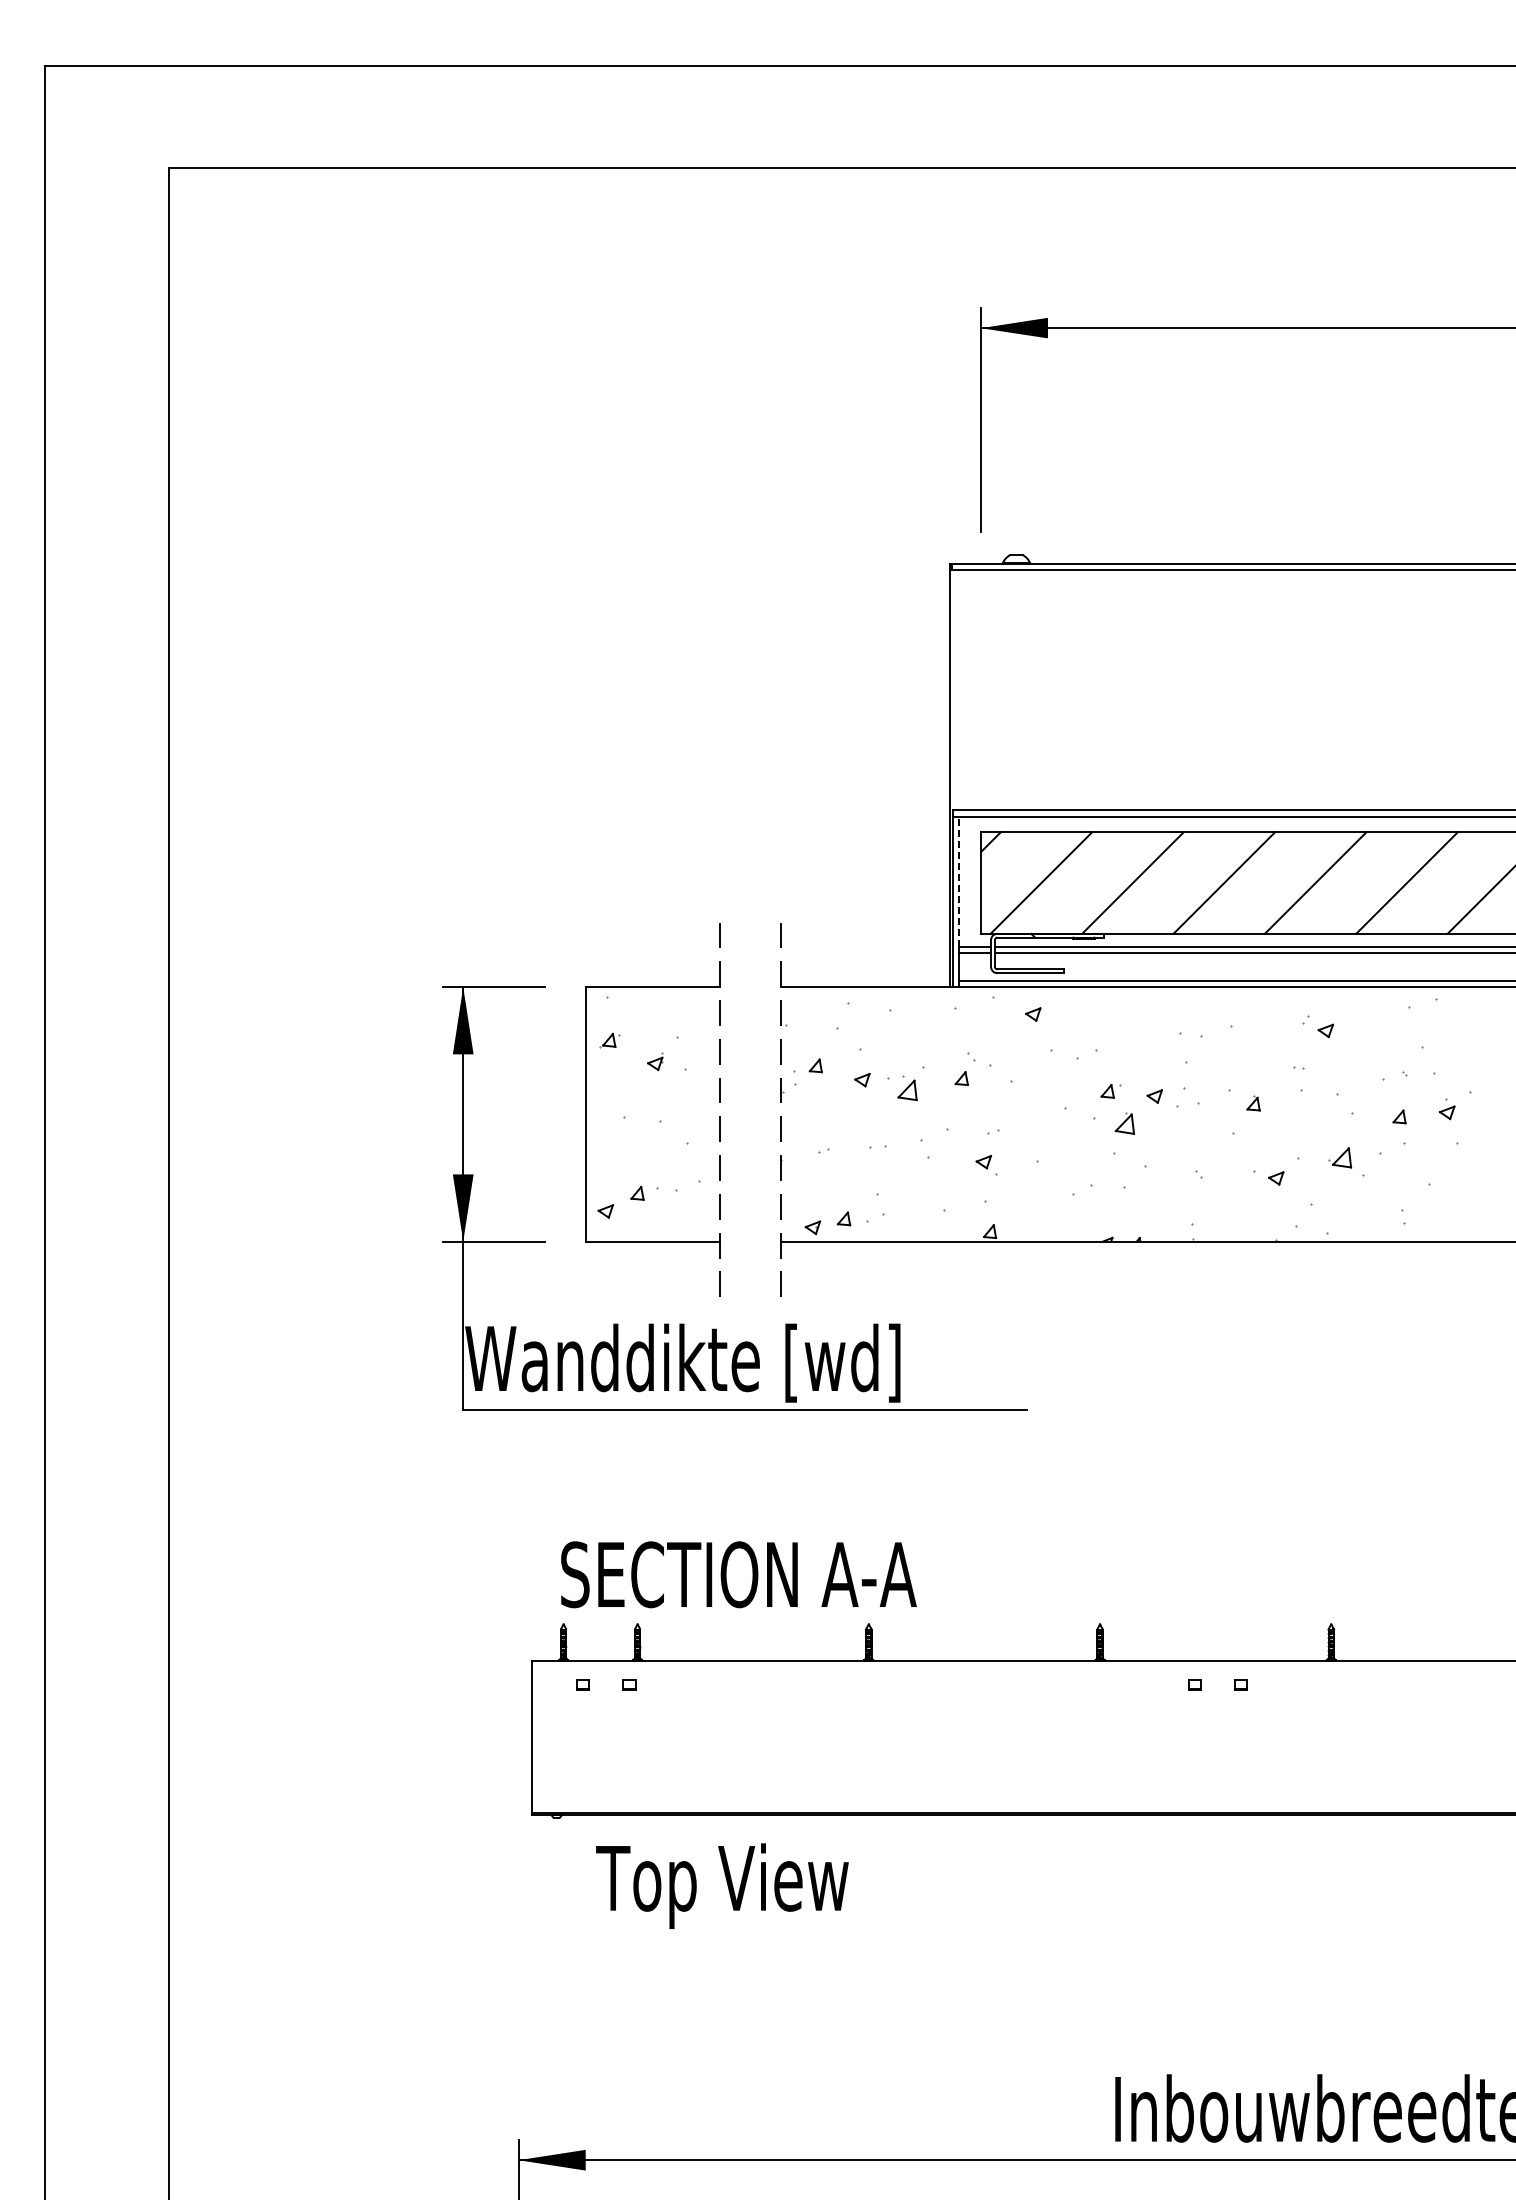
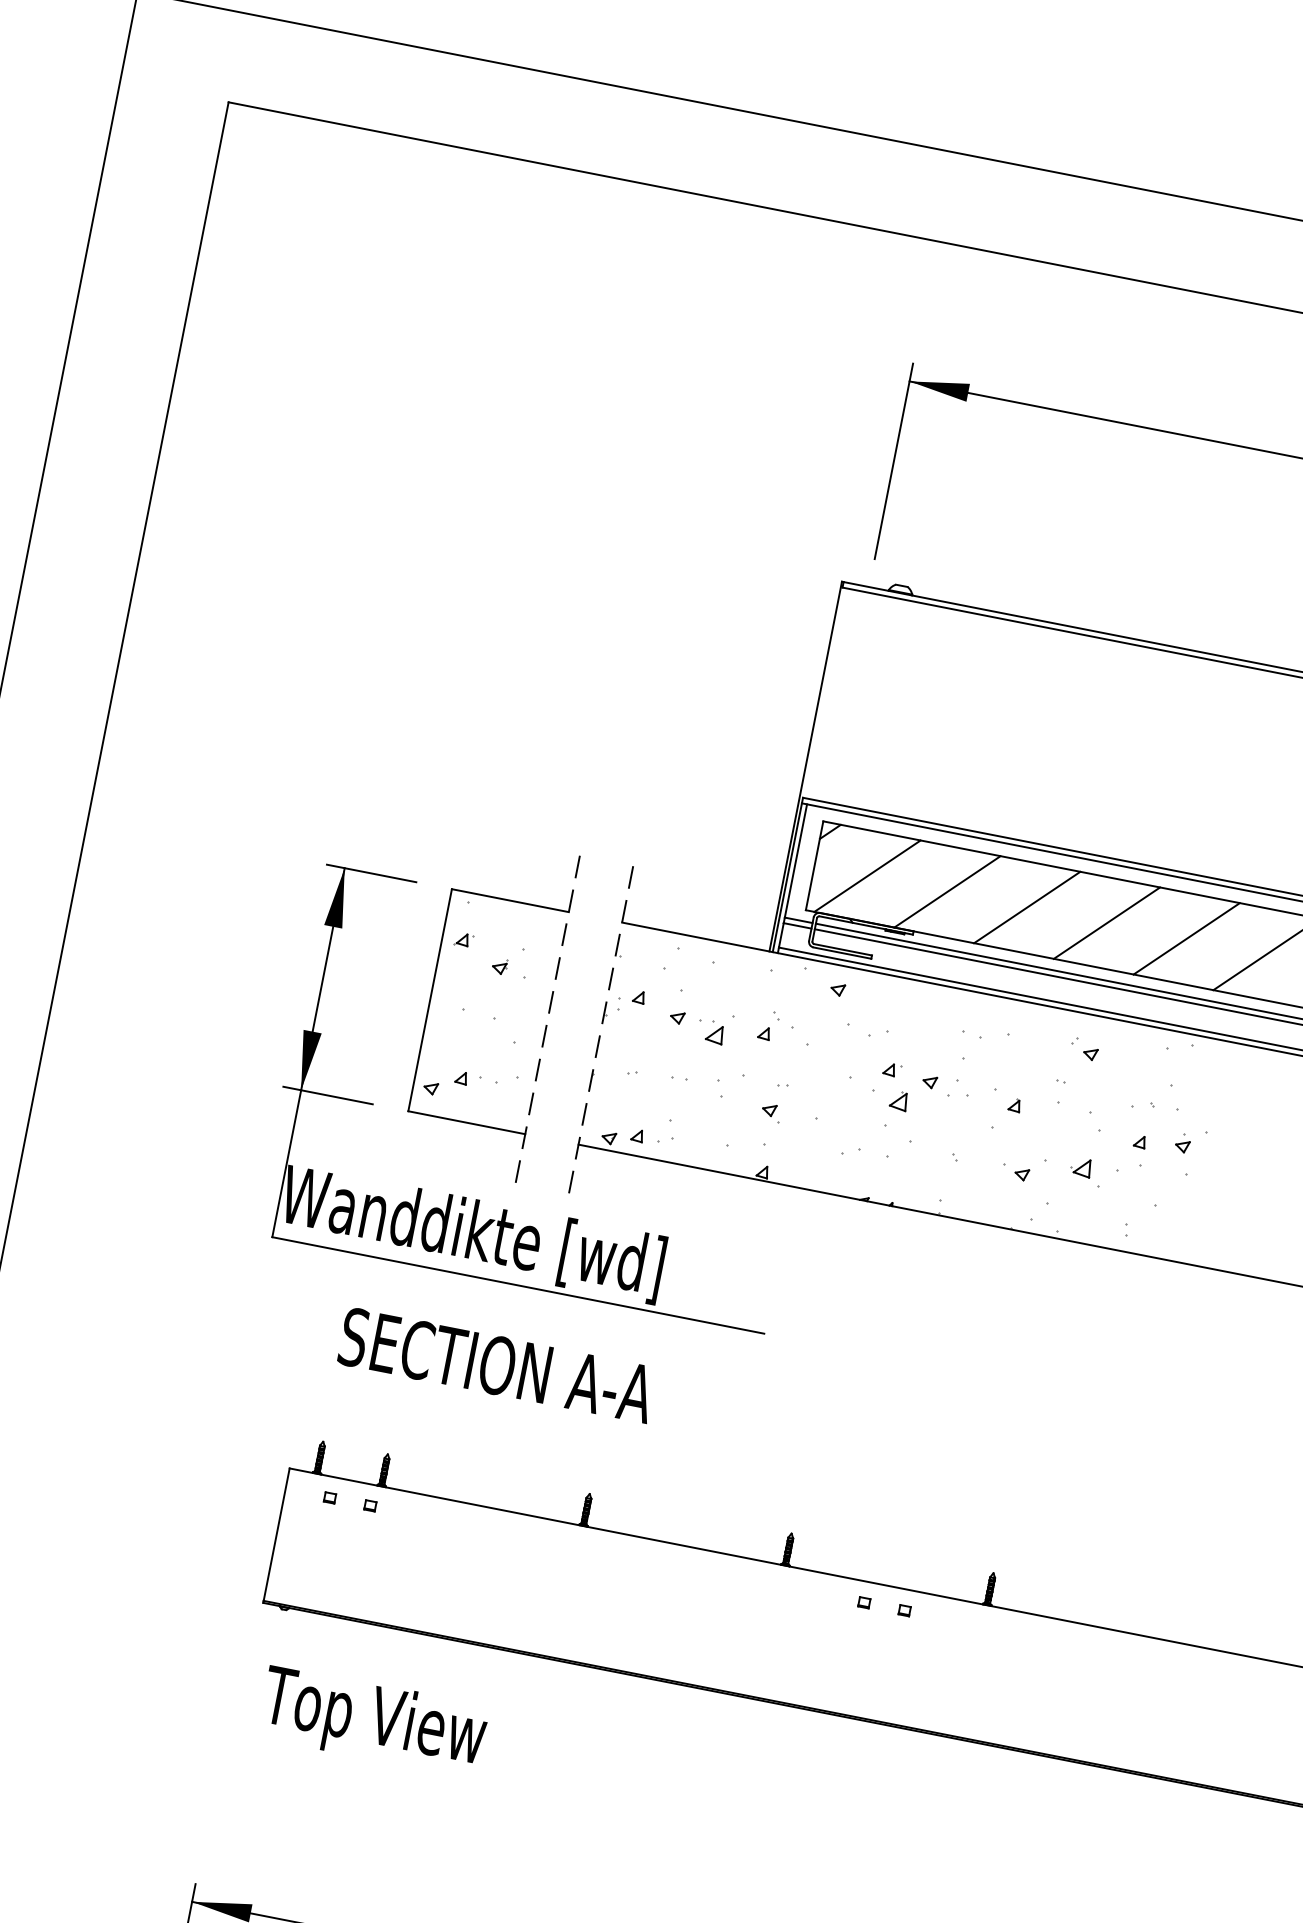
line: (959, 881) -> (796, 860), dashed -> solid
text: (738, 1574) -> (496, 1365), moved
text: (722, 1885) -> (373, 1721), moved

